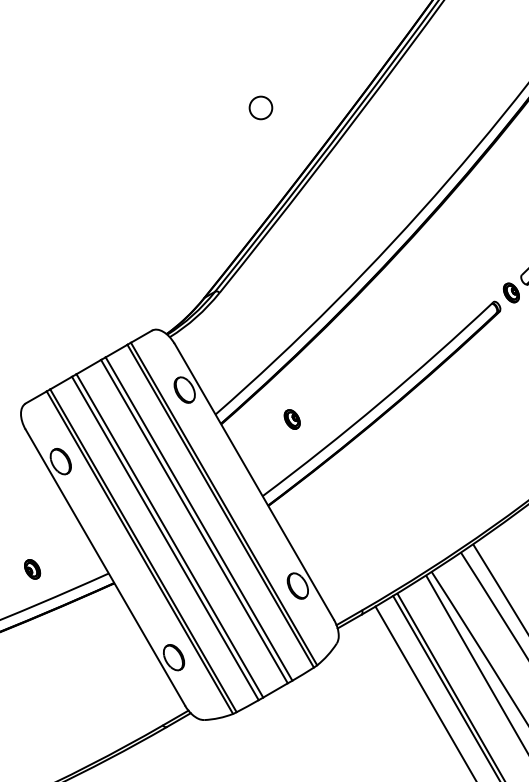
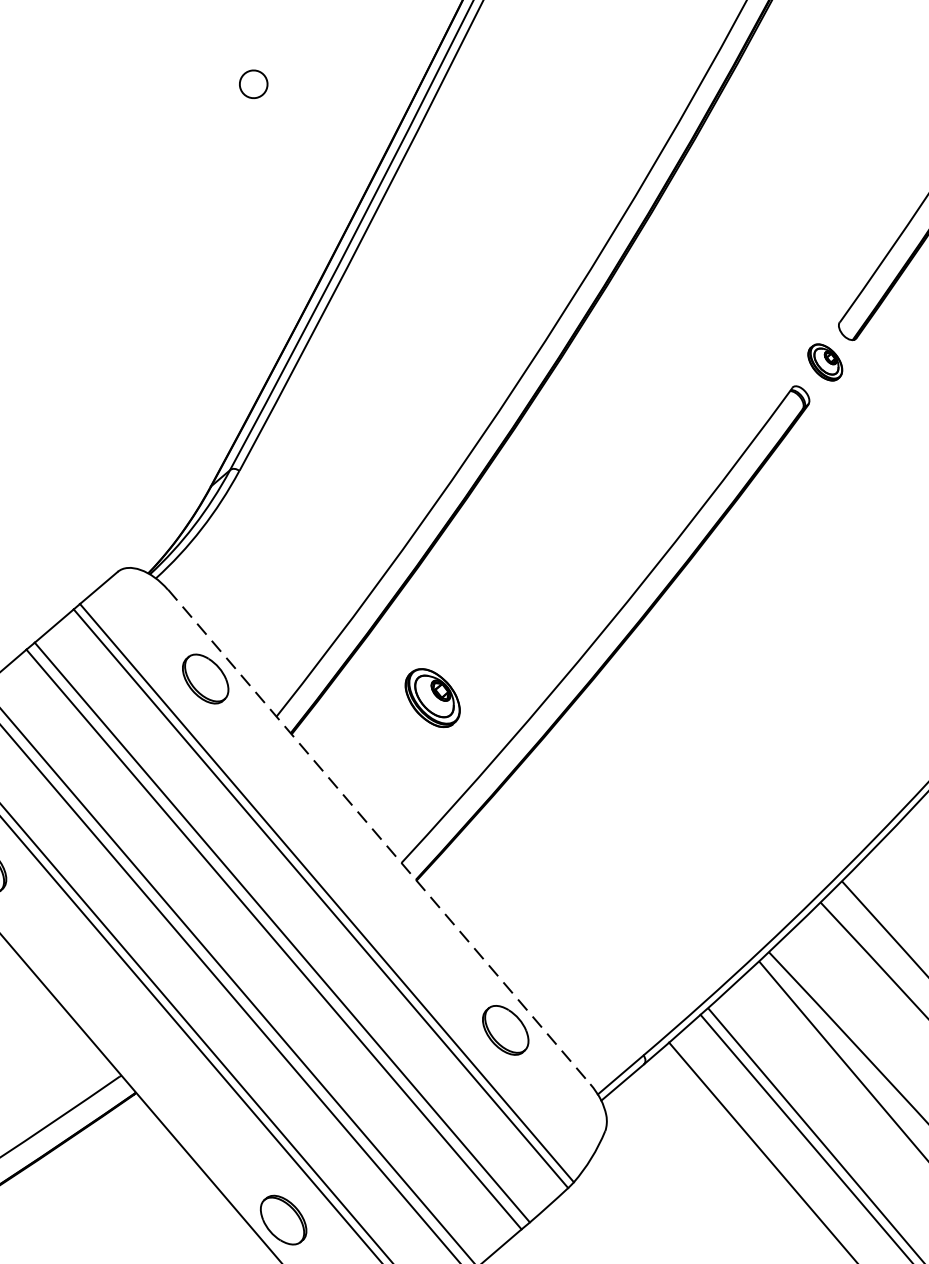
circle: (260, 107) -> (252, 83), size x0.6
part: (291, 419) -> (430, 698), size x1.6
line: (254, 482) -> (380, 838), solid -> dashed

